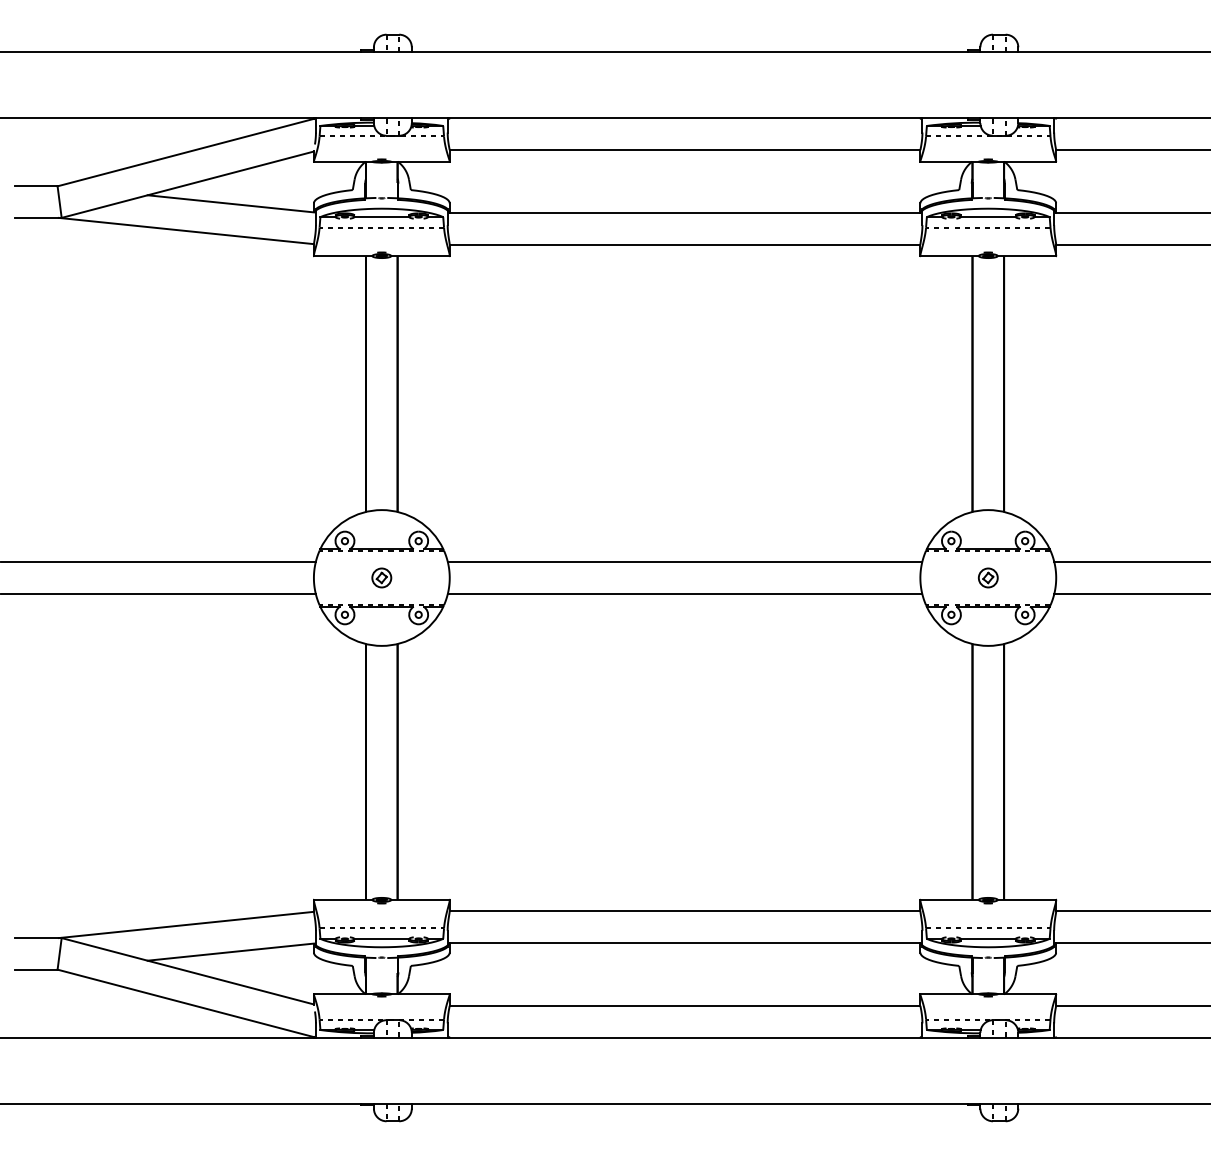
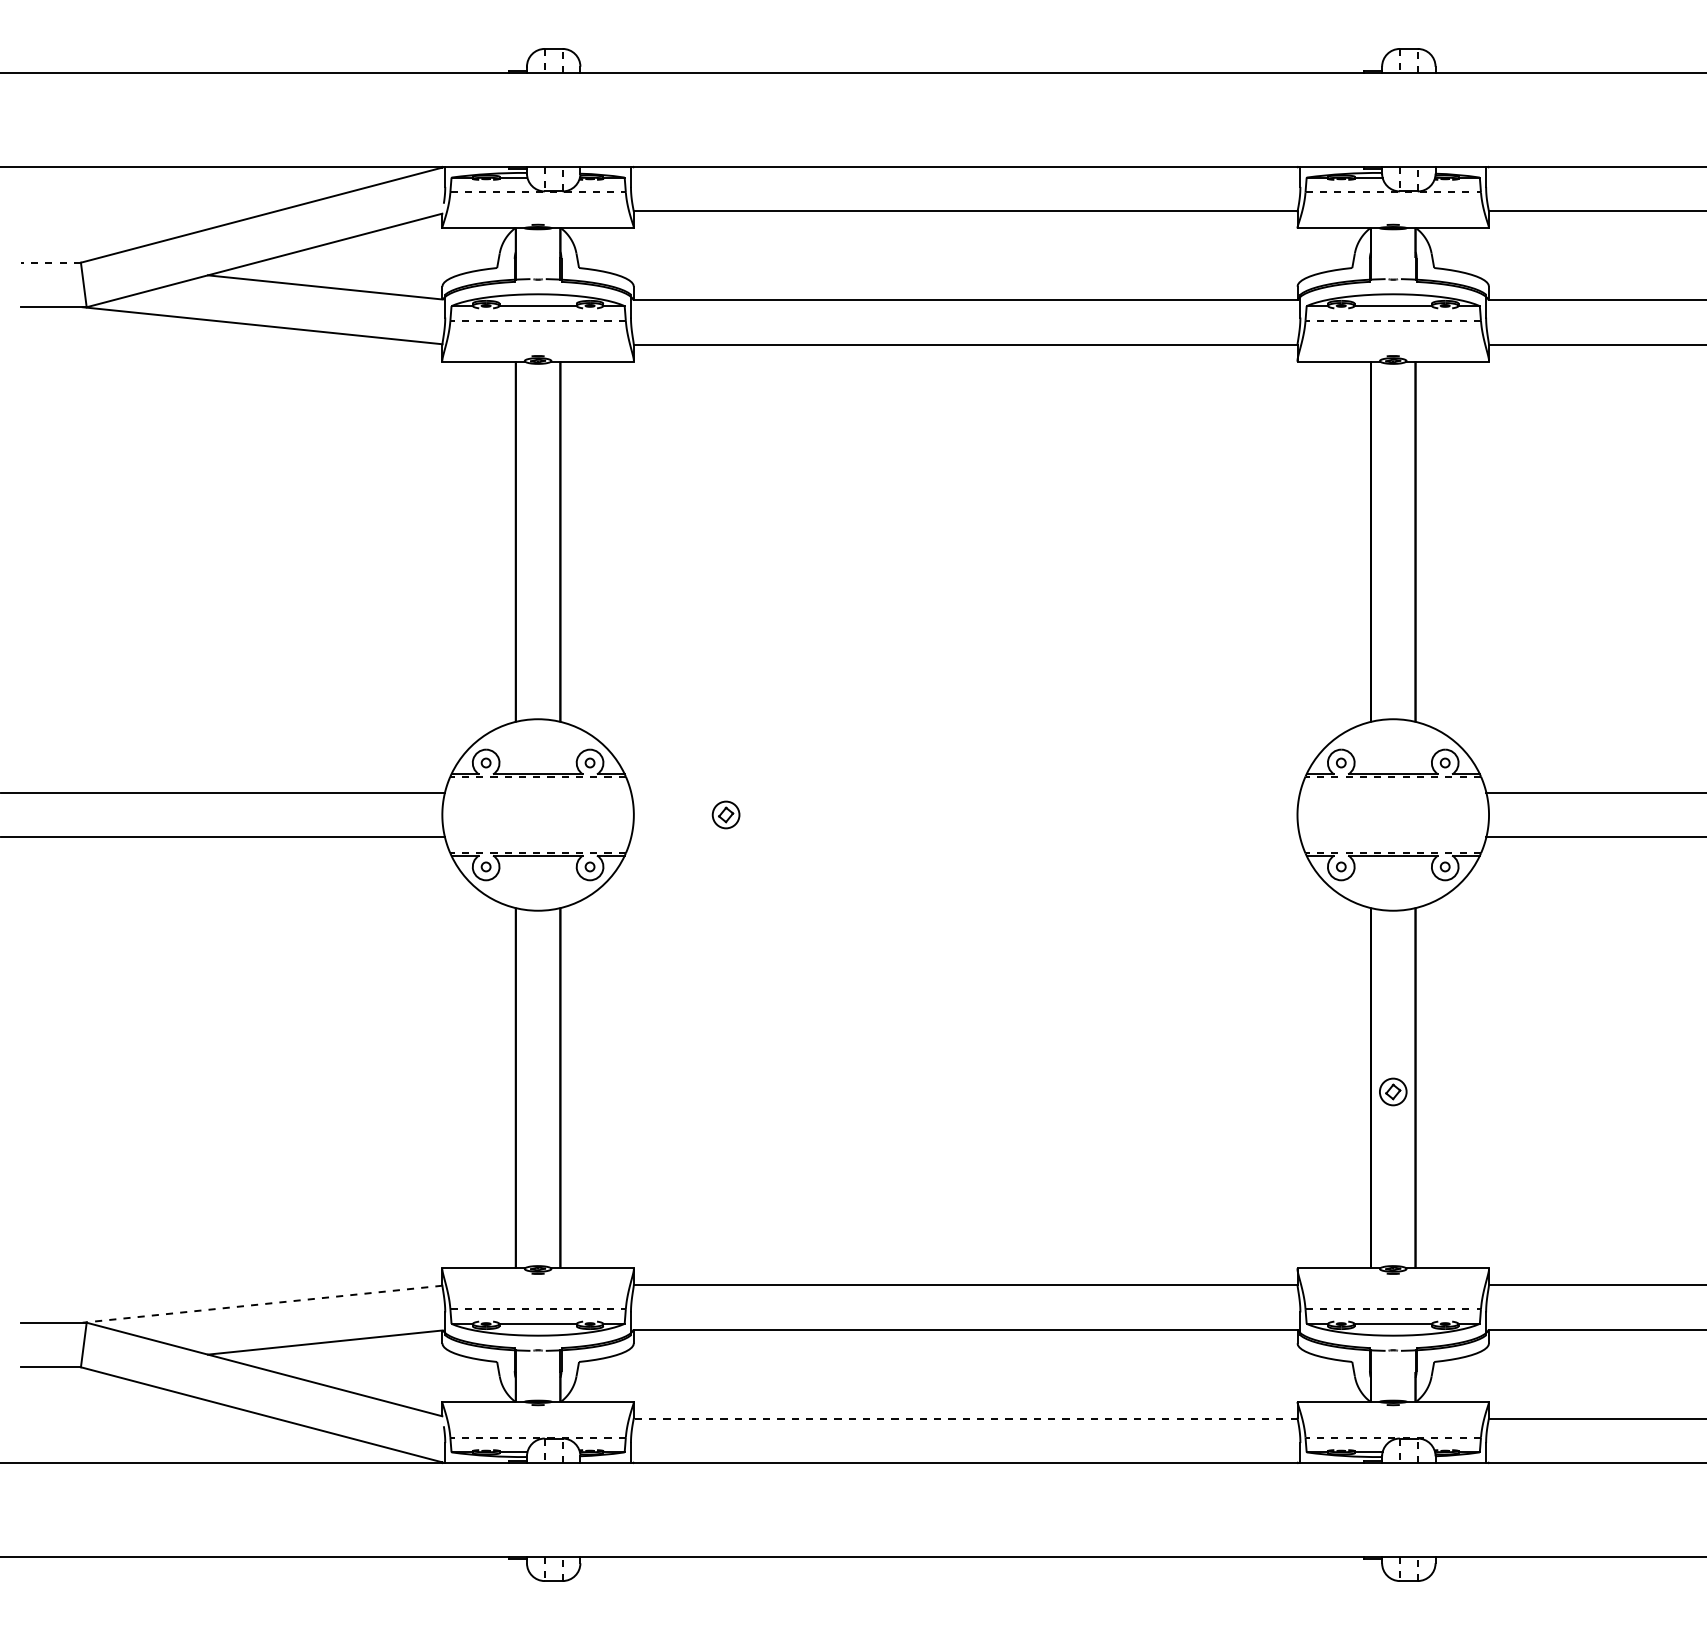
line: (36, 186) -> (51, 262), solid -> dashed
line: (684, 562) -> (965, 792), removed
part: (381, 577) -> (725, 814), moved
part: (988, 577) -> (1393, 1091), moved
line: (684, 593) -> (965, 837), removed
line: (186, 925) -> (262, 1304), solid -> dashed
line: (684, 1006) -> (965, 1418), solid -> dashed

